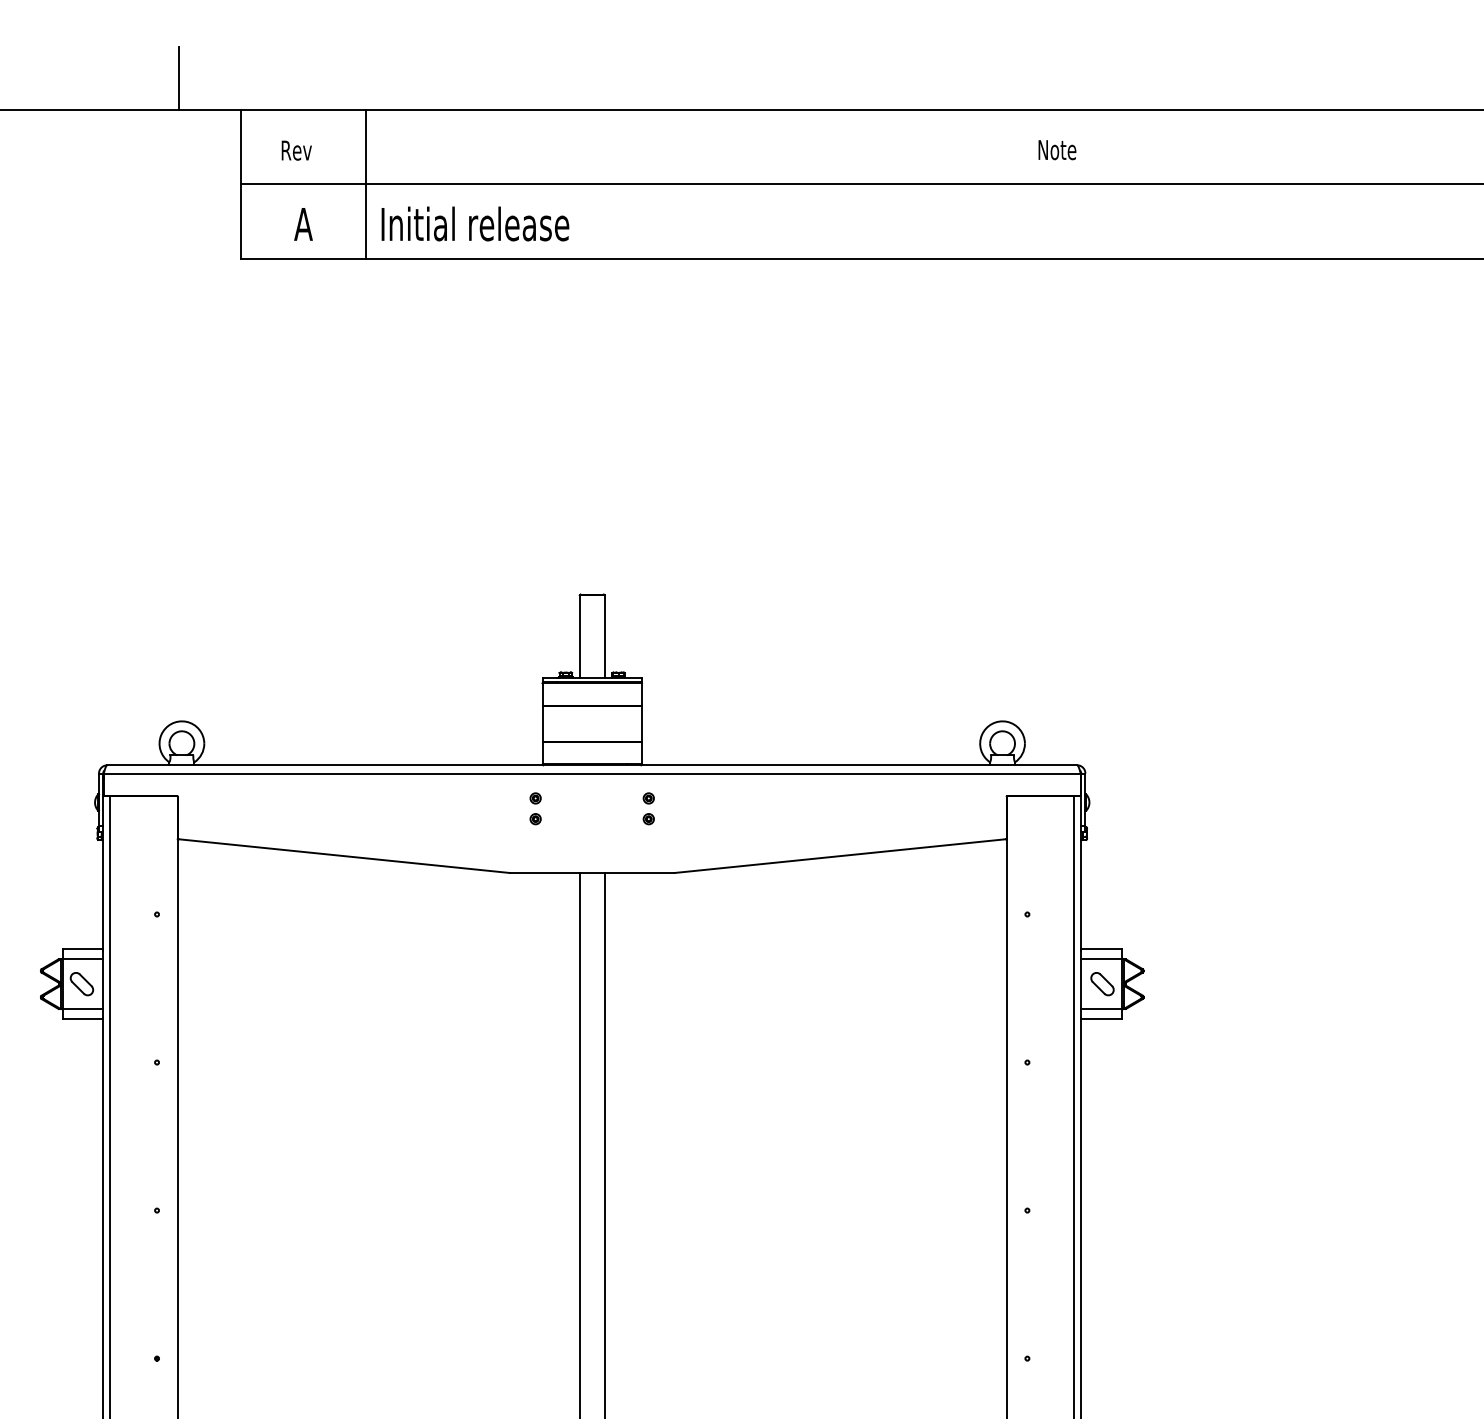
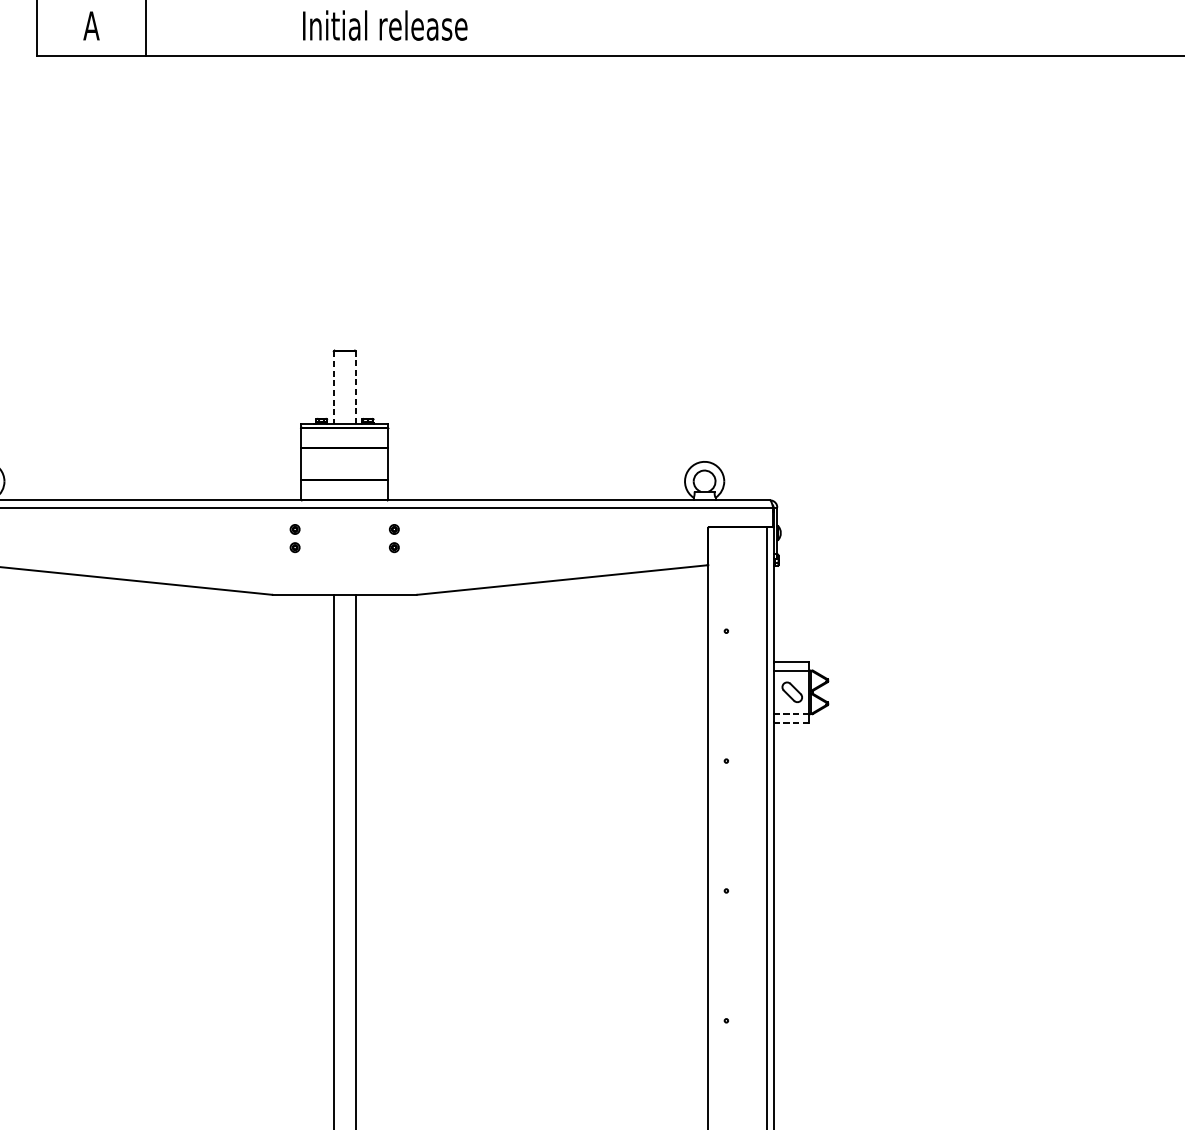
text: (475, 223) -> (385, 25), moved
line: (604, 636) -> (355, 387), solid -> dashed
line: (579, 637) -> (333, 388), solid -> dashed
line: (1101, 1009) -> (791, 714), solid -> dashed
line: (1101, 1018) -> (791, 722), solid -> dashed

